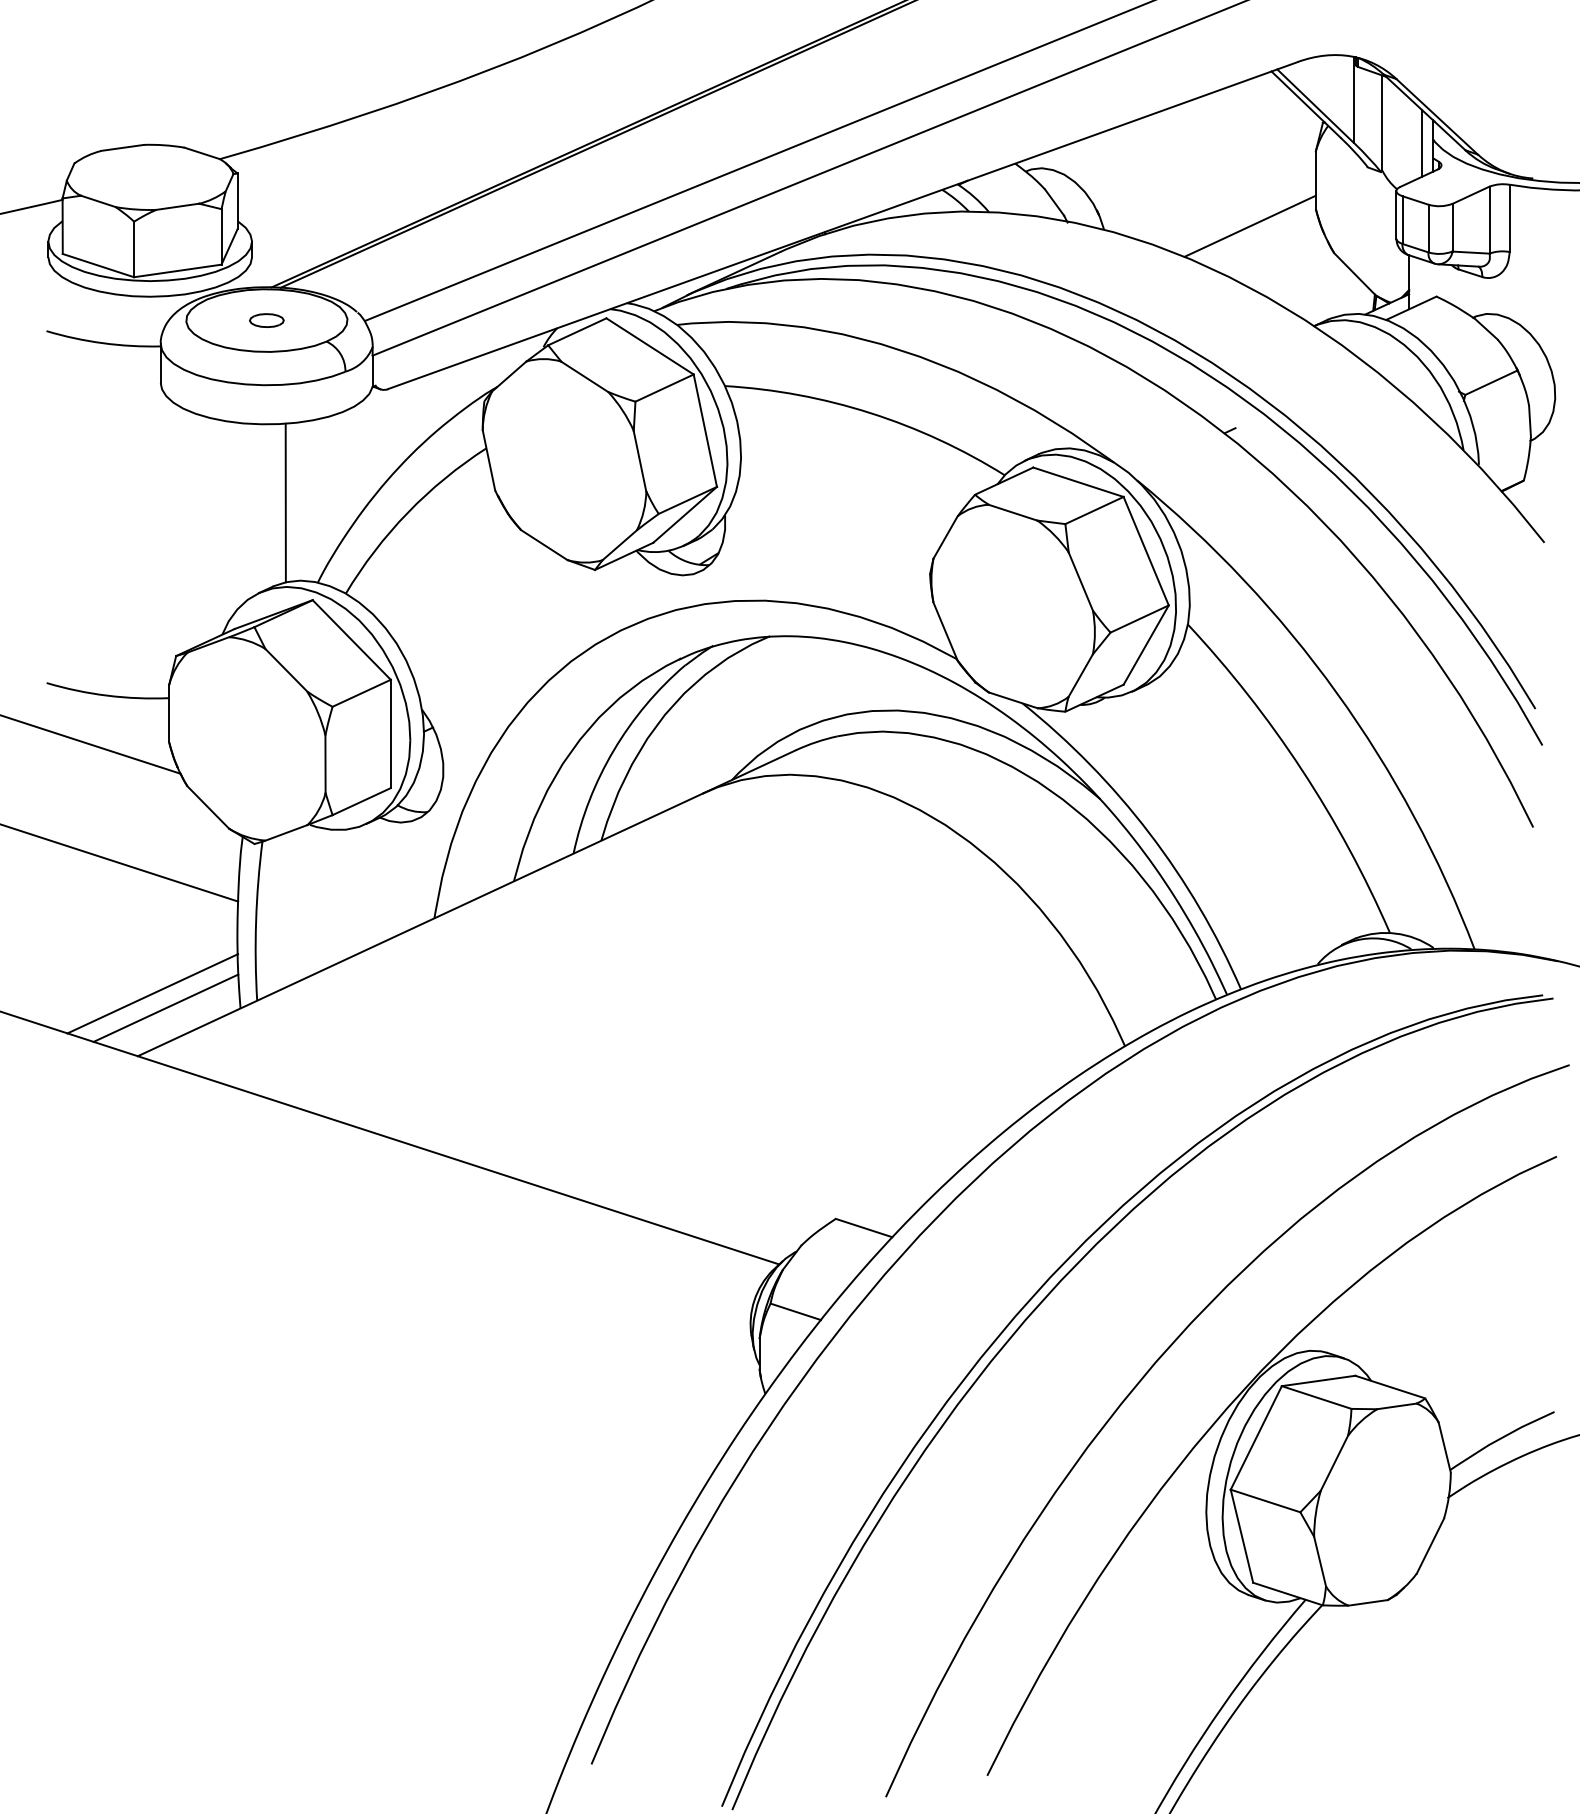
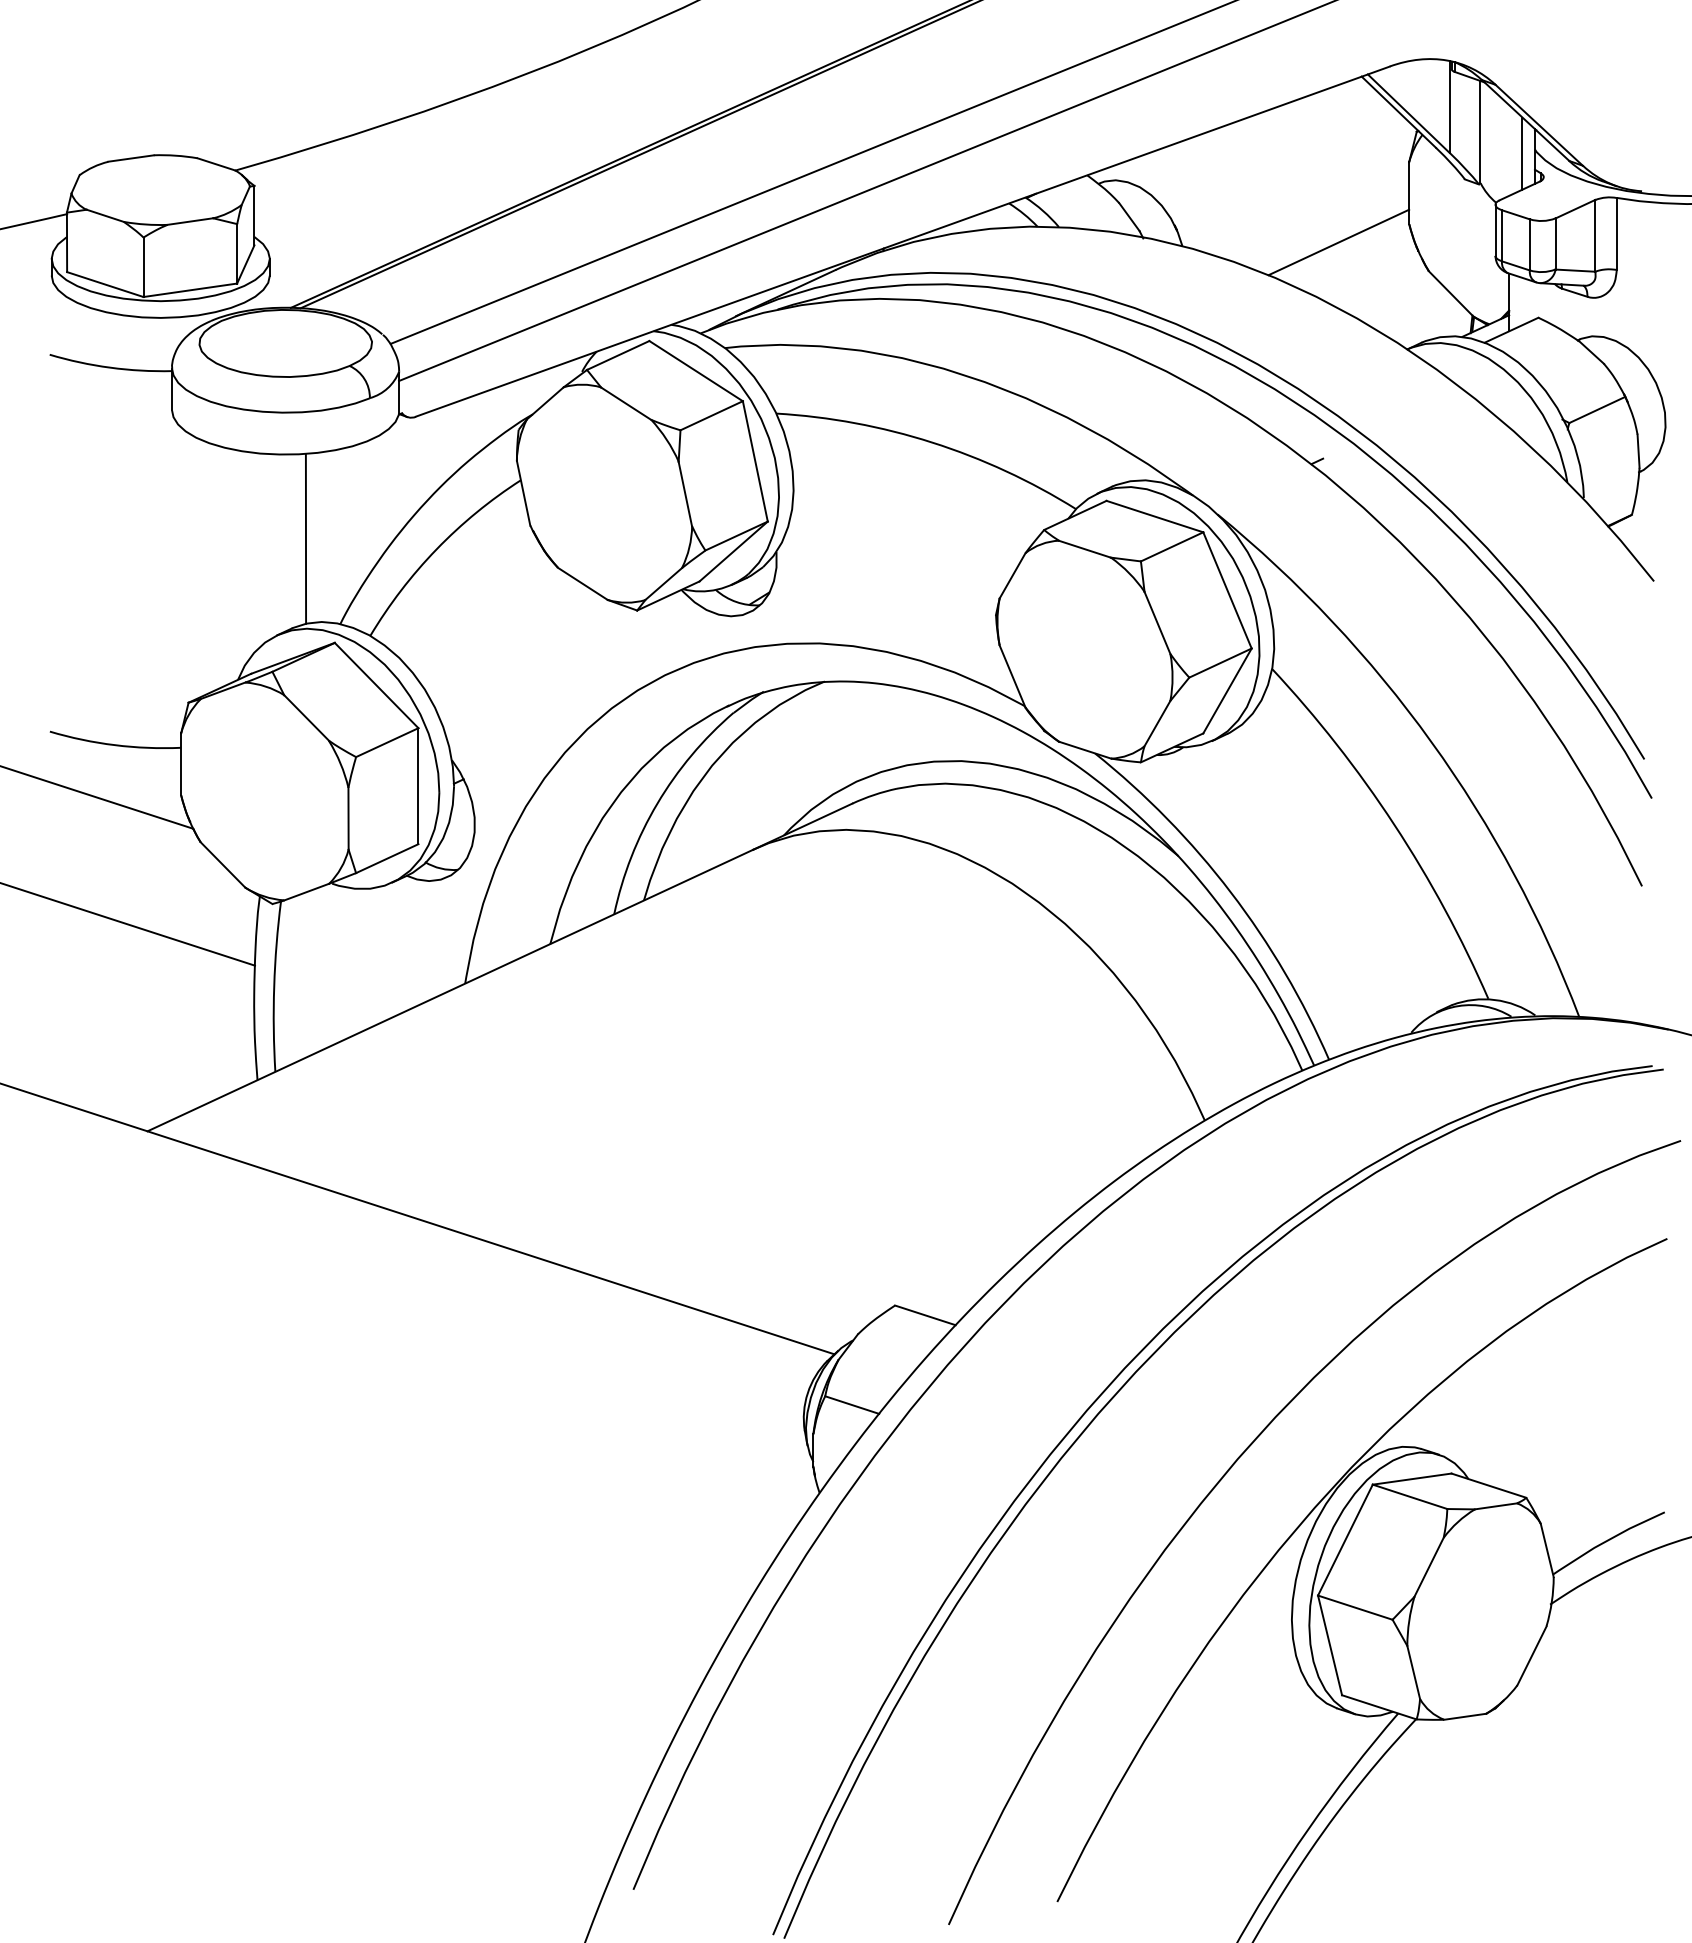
part: (266, 320) -> (285, 343), removed
line: (152, 993) -> (163, 1064), removed
line: (165, 1007) -> (177, 1079), removed

